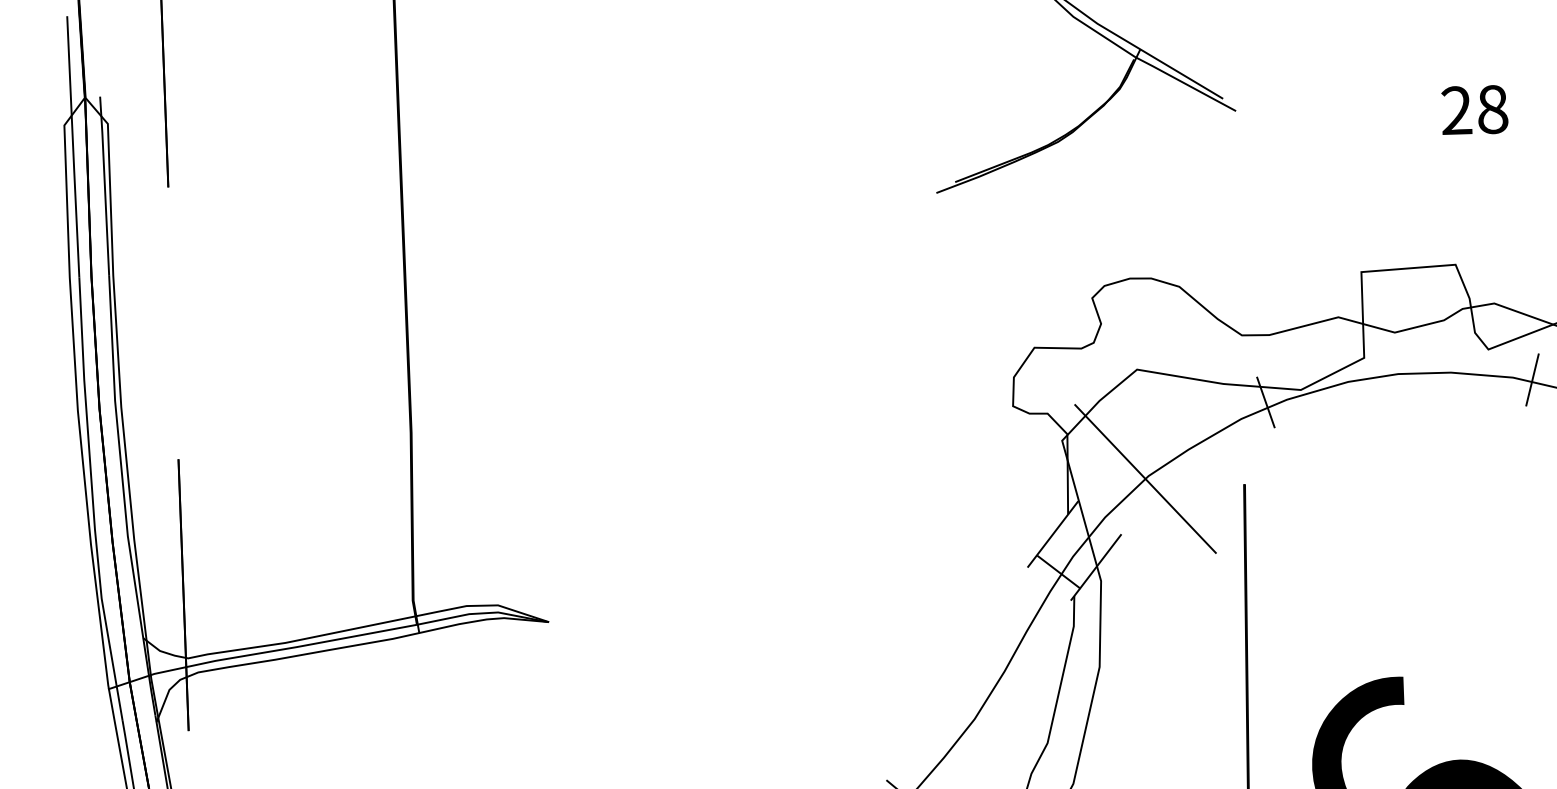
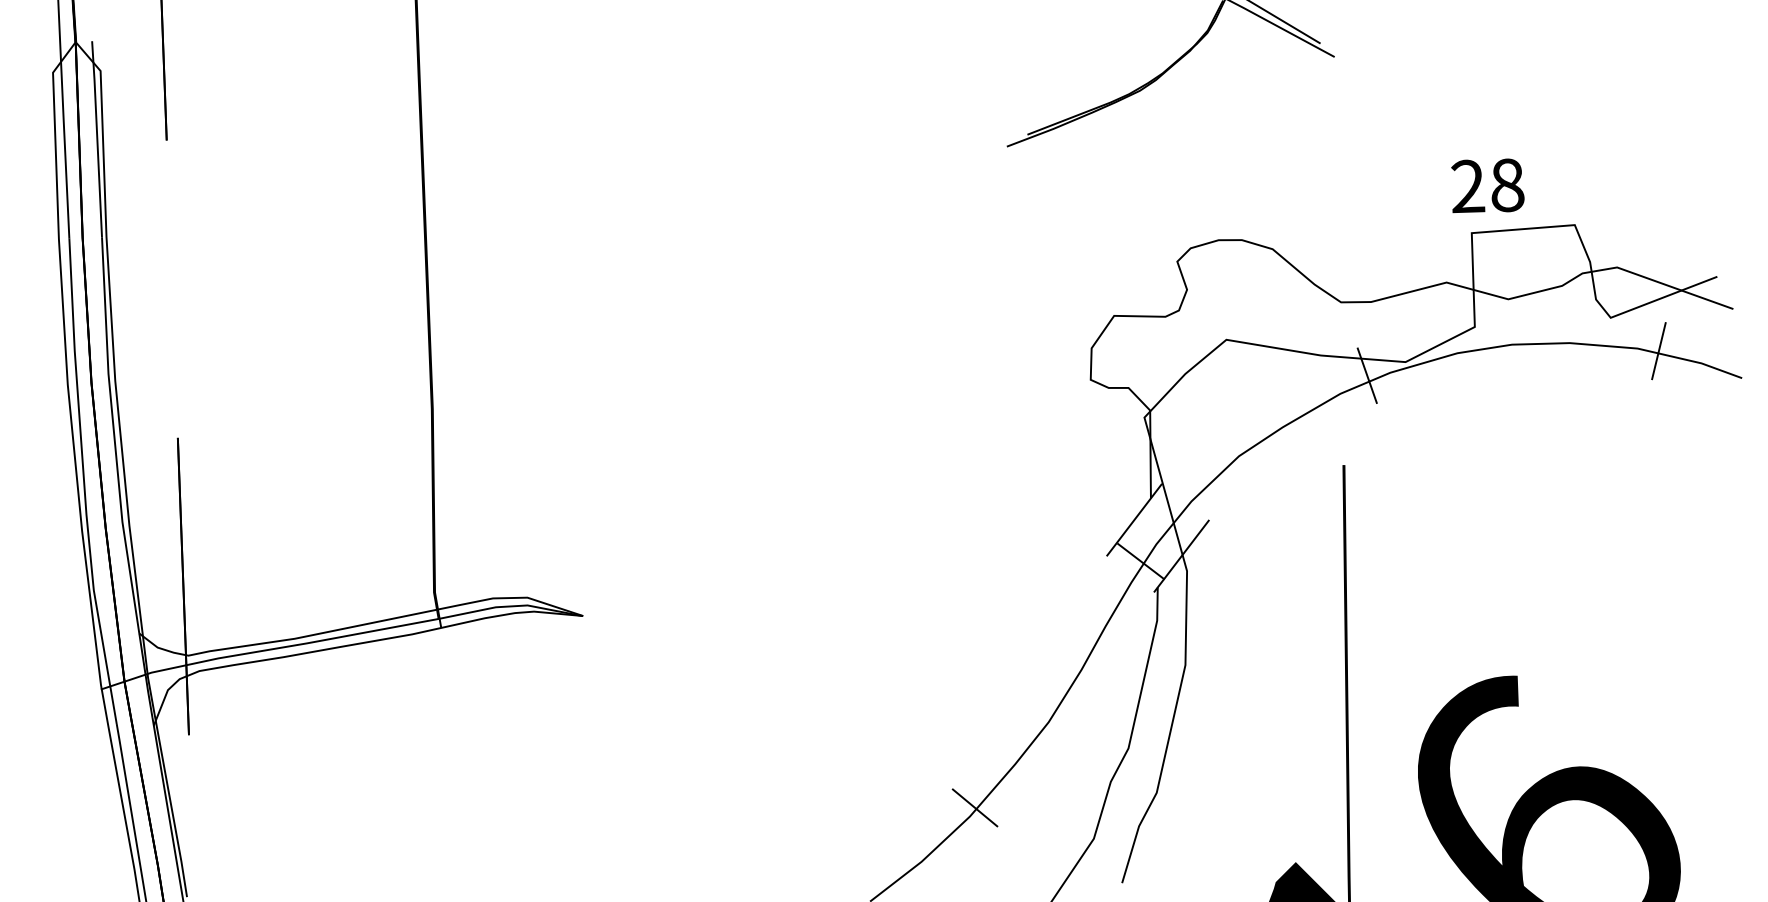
text: (1474, 109) -> (1487, 185), moved
line: (1145, 479) -> (1235, 459), removed

